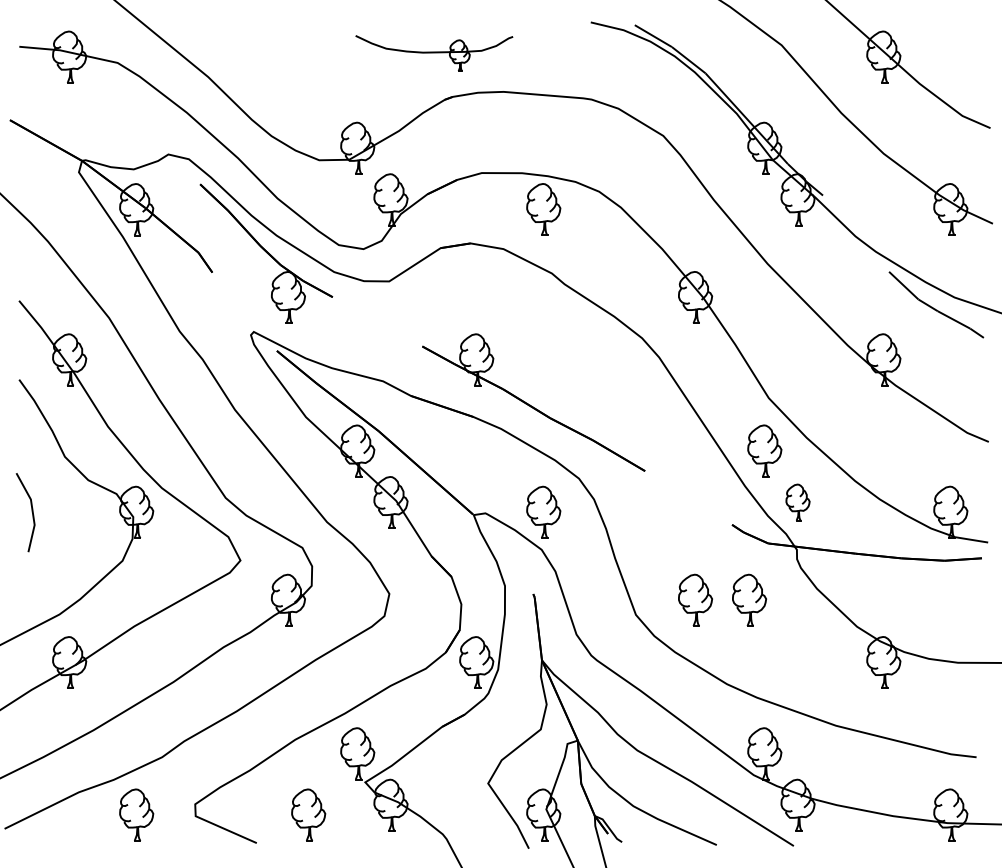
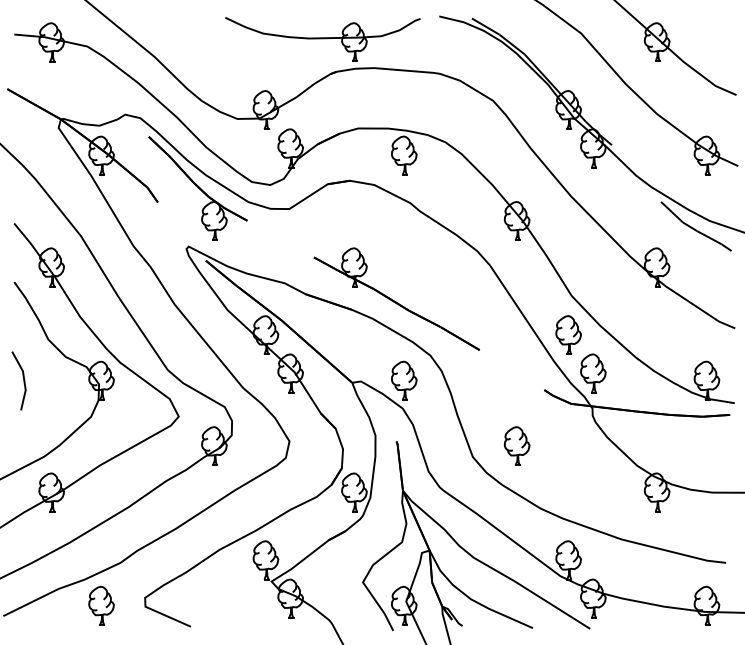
part: (434, 53) -> (323, 39), size x1.67
part: (797, 502) -> (592, 373), size x1.43
part: (749, 599) -> (557, 445), removed
part: (308, 814) -> (229, 605), removed

